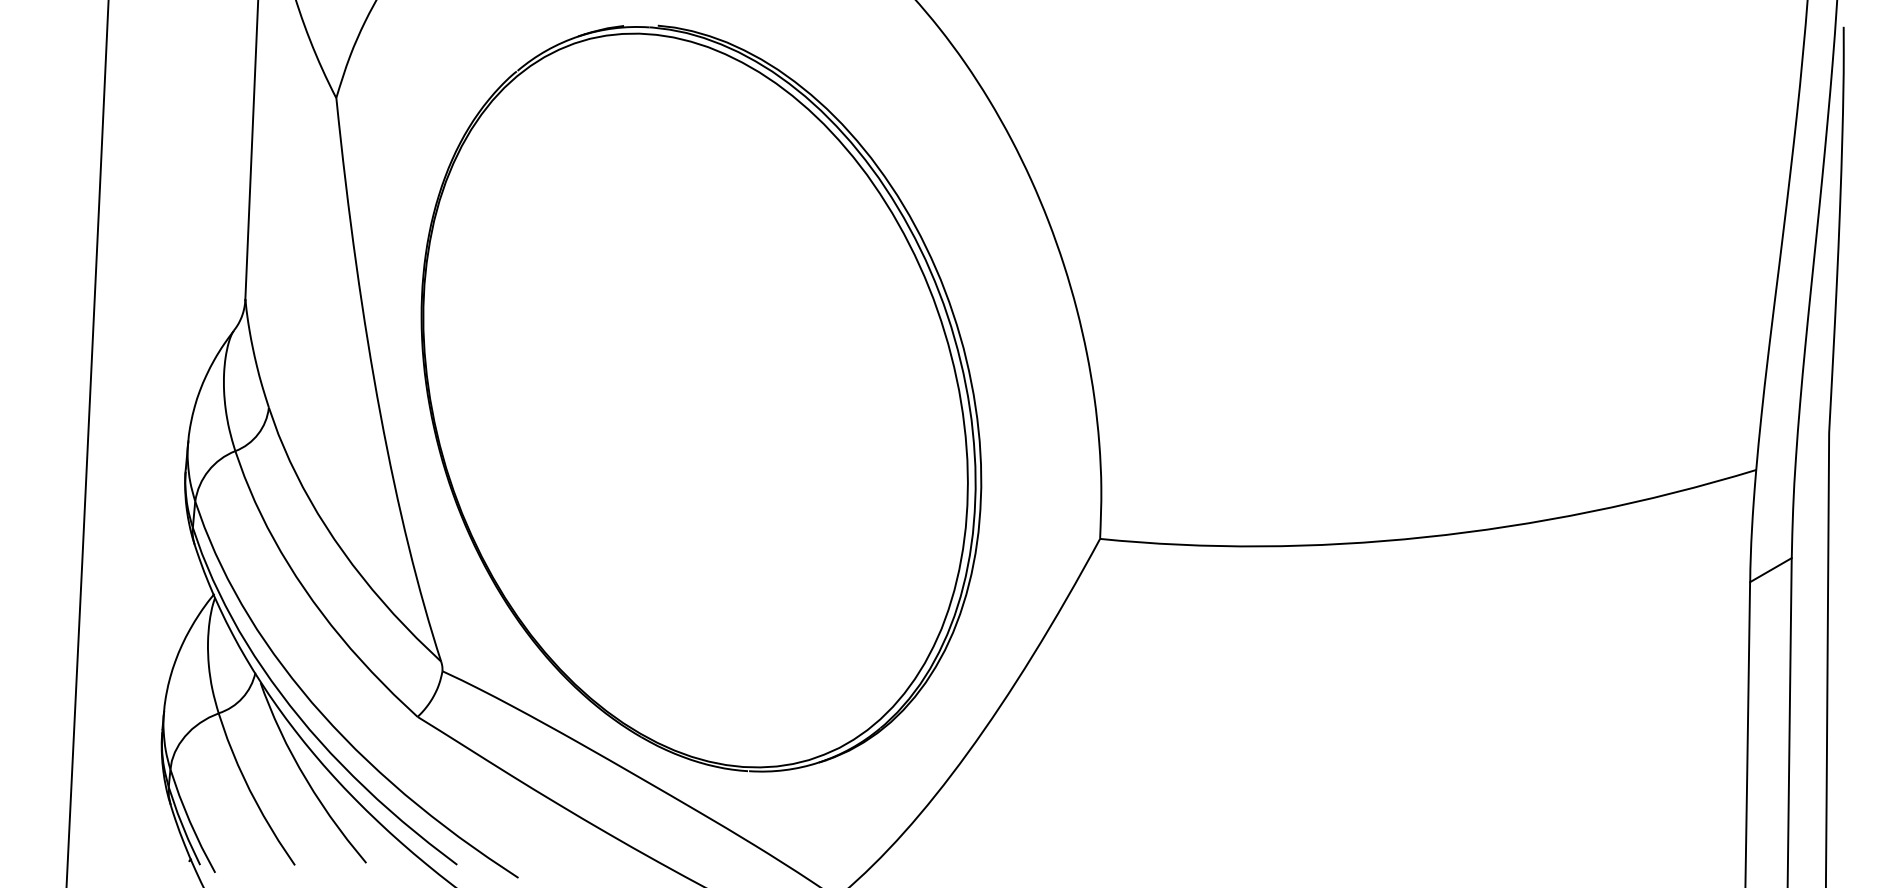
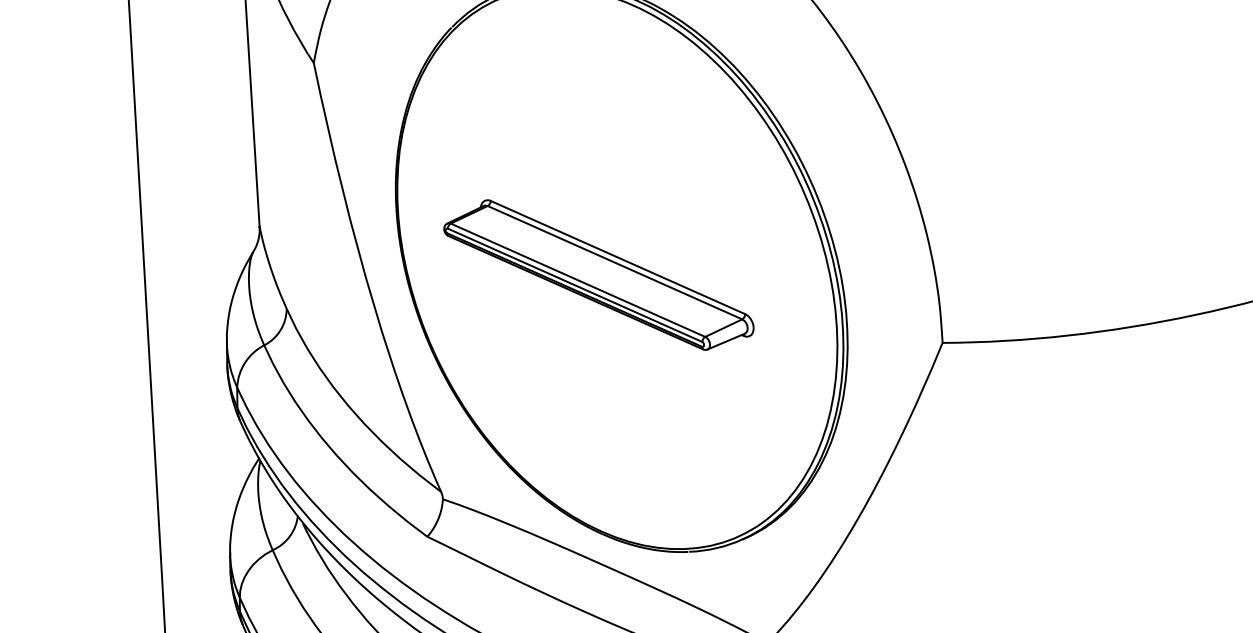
part: (670, 405) -> (598, 274), added

